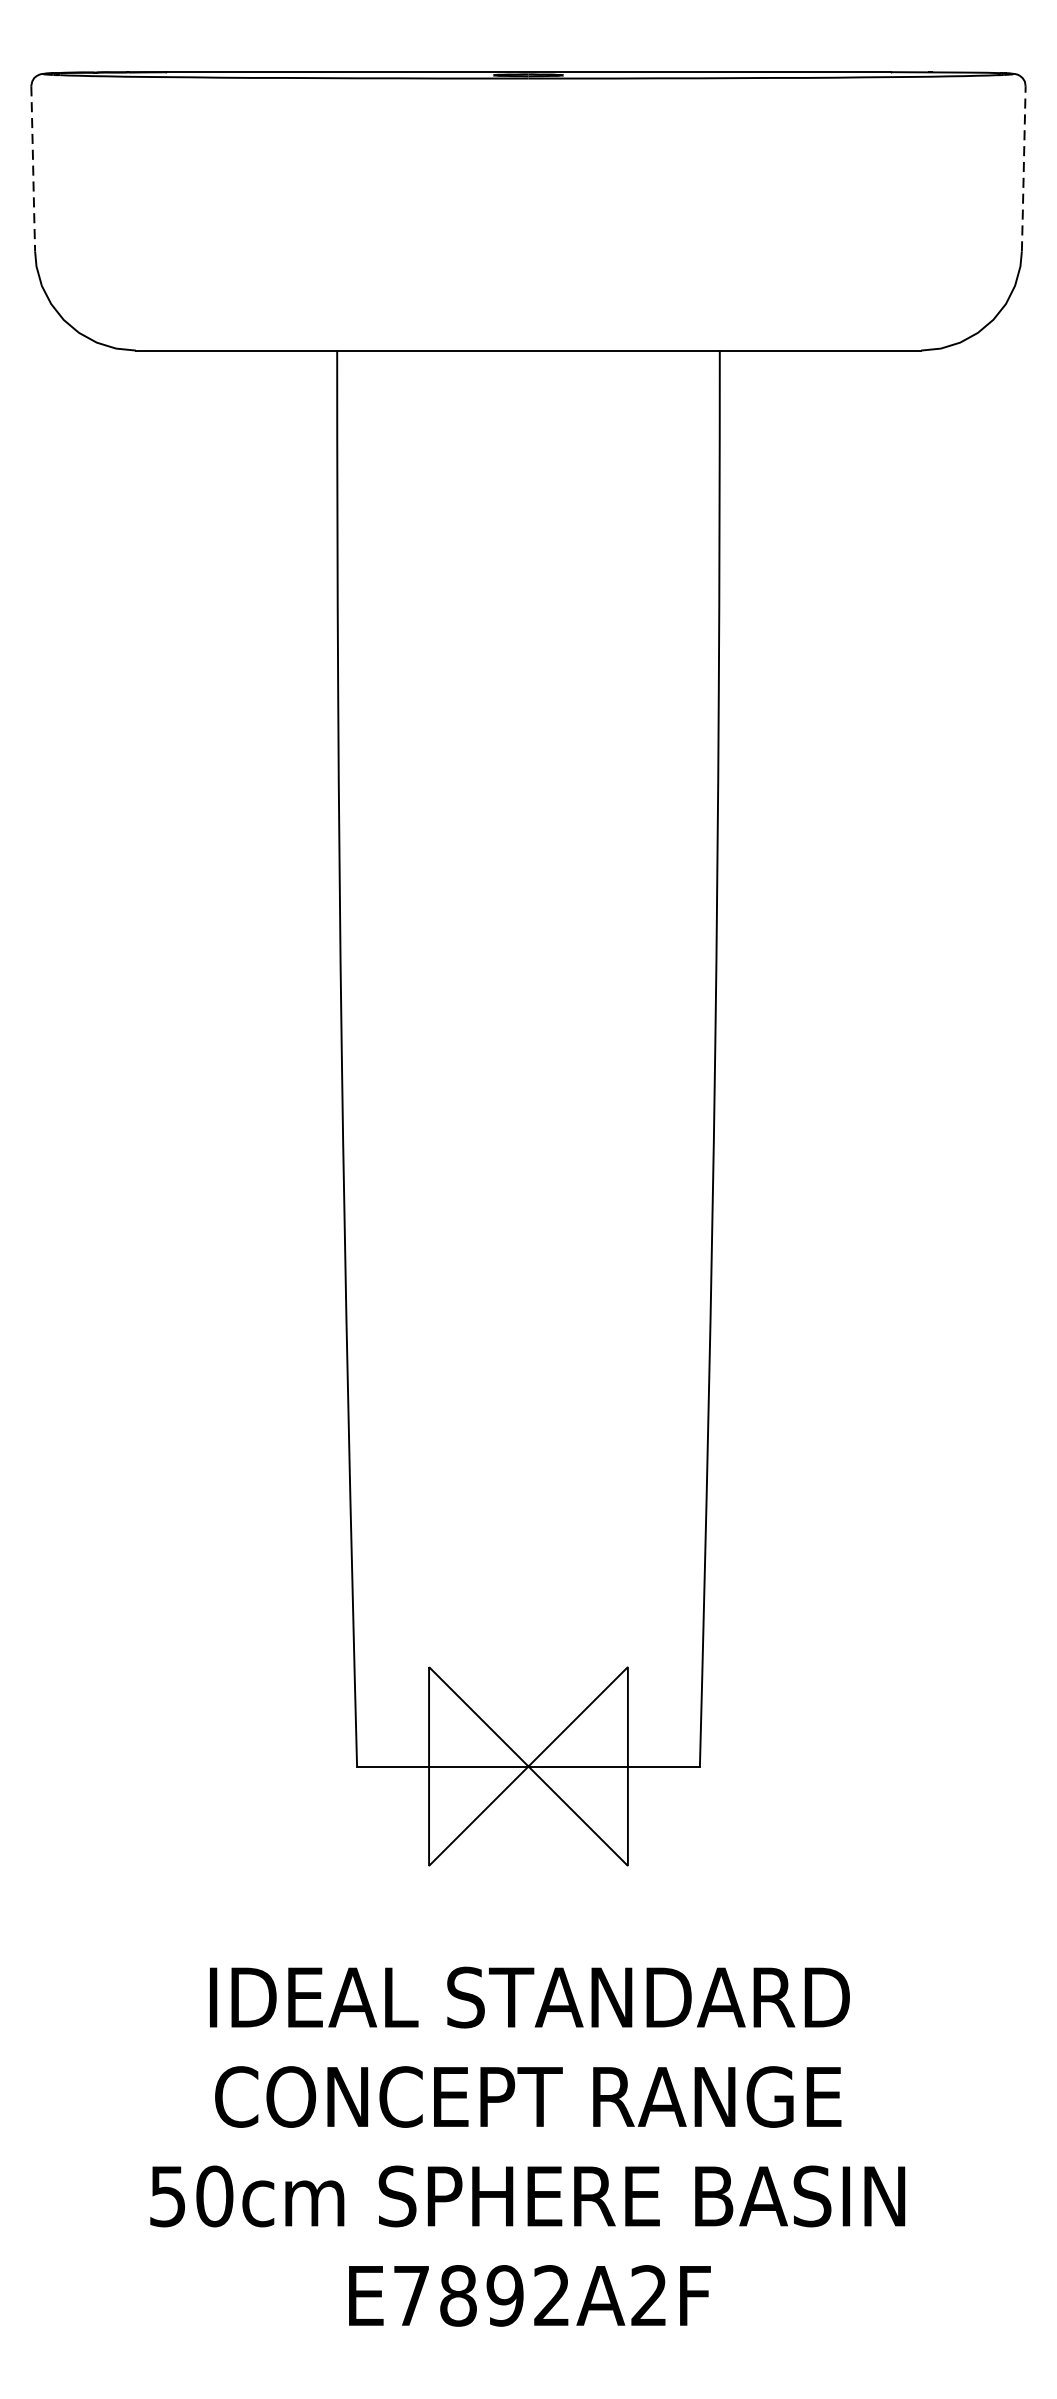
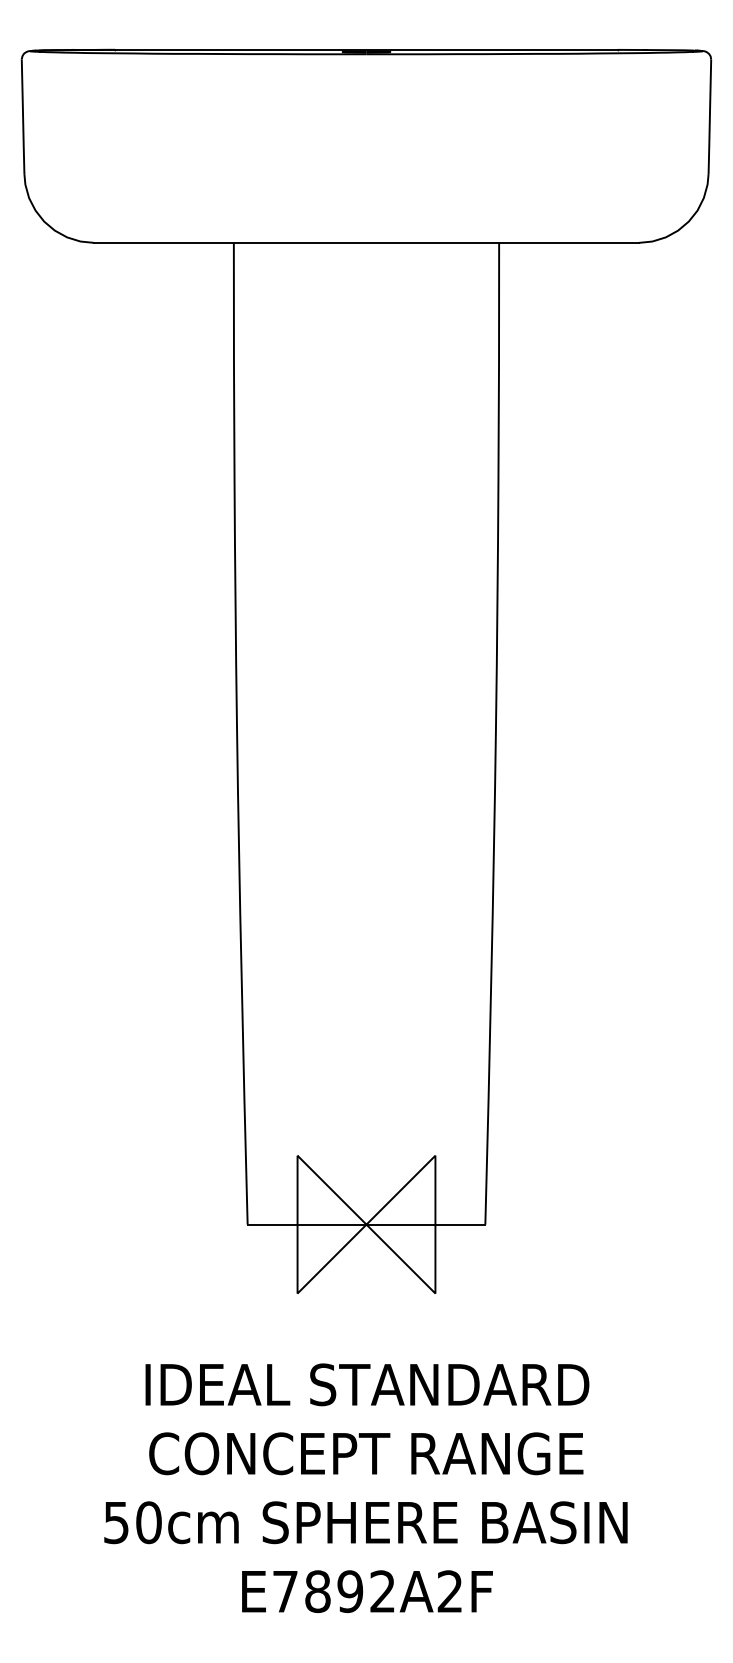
line: (33, 168) -> (23, 116), dashed -> solid
line: (1023, 168) -> (709, 116), dashed -> solid

